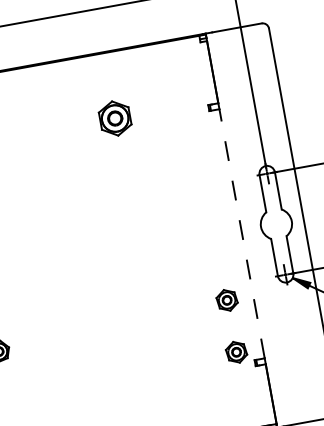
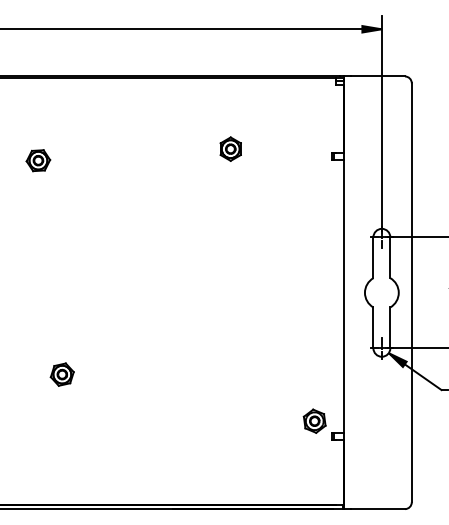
part: (114, 117) -> (230, 148), size x0.62
line: (242, 233) -> (343, 296), dashed -> solid
part: (226, 299) -> (314, 363), removed

